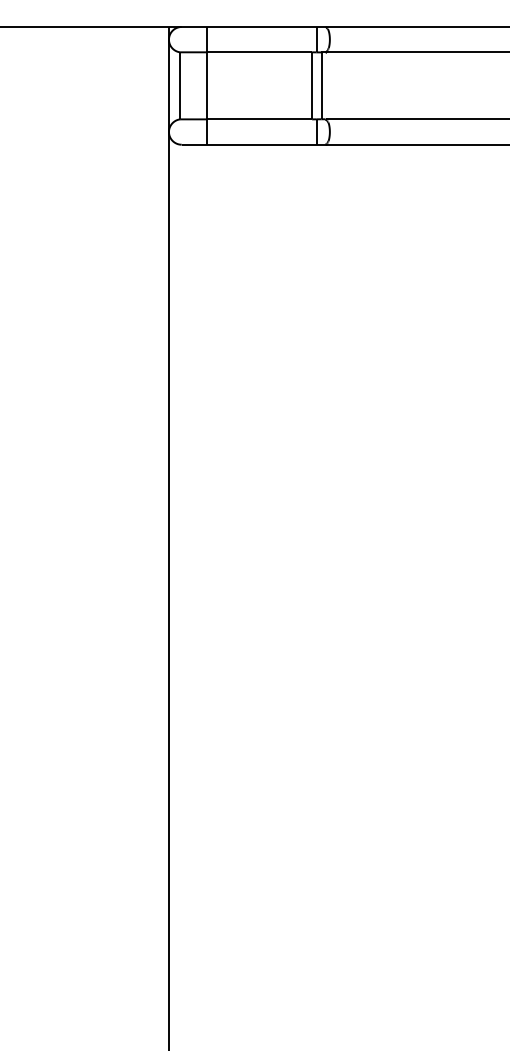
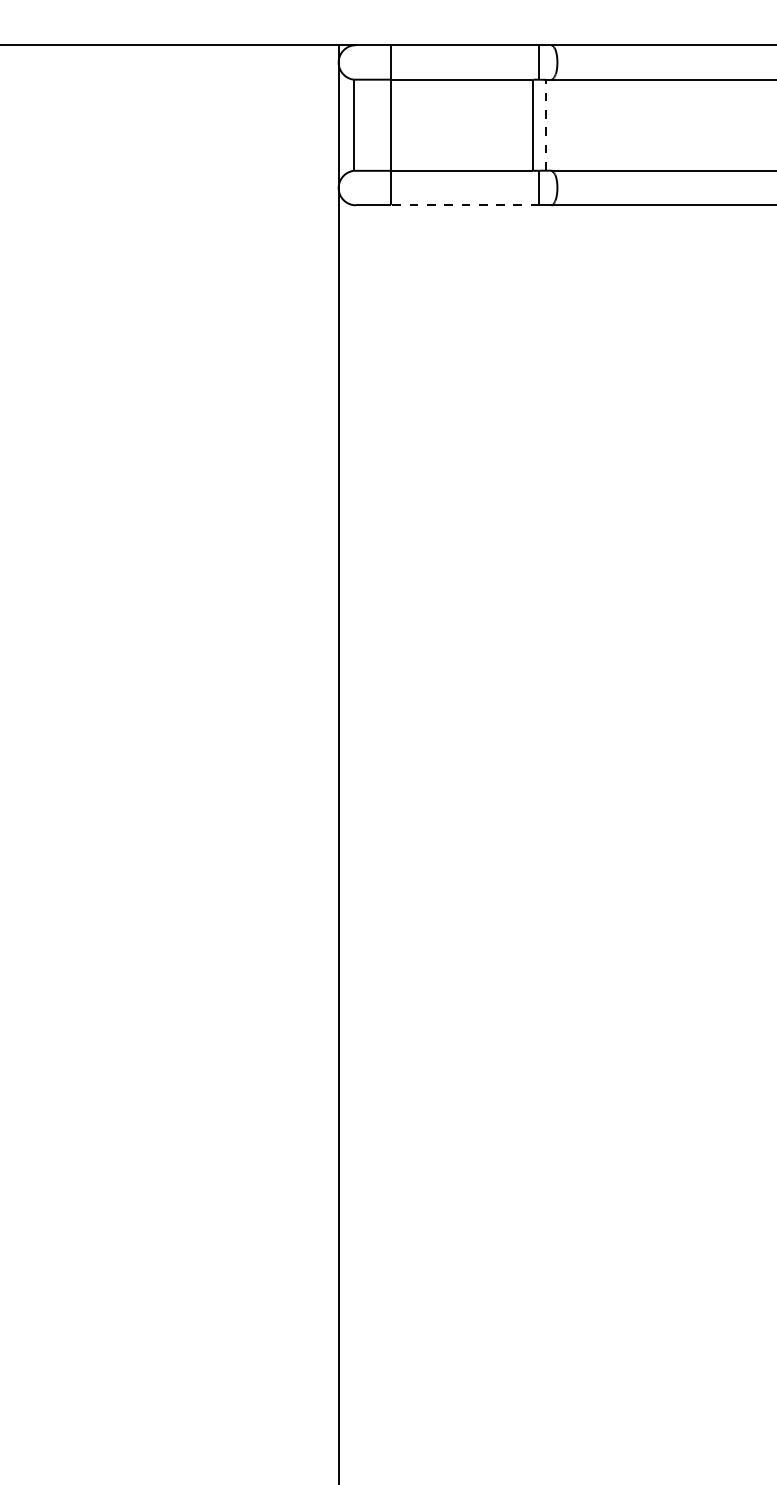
line: (321, 85) -> (546, 124), solid -> dashed
line: (261, 144) -> (464, 205), solid -> dashed

